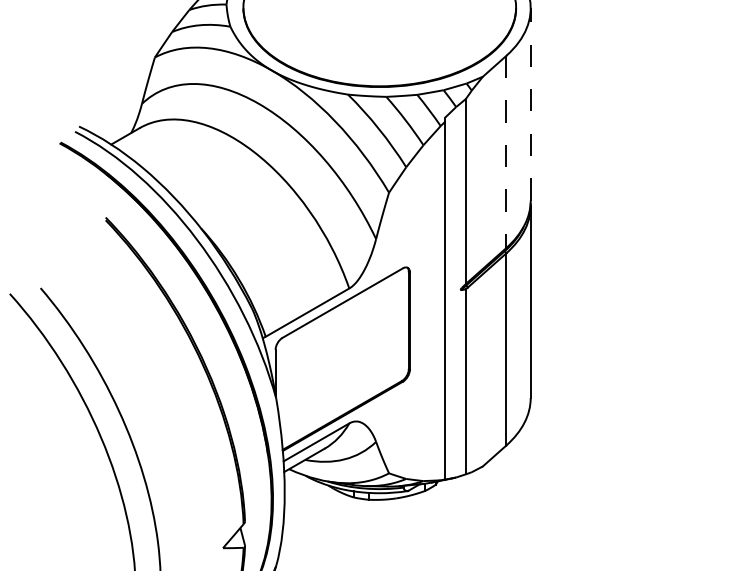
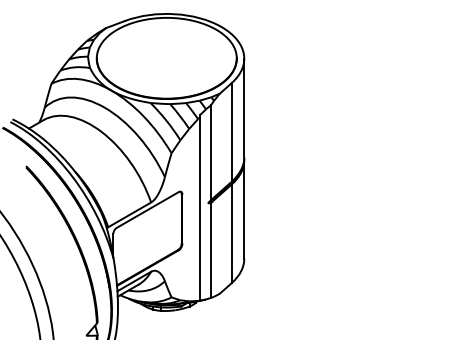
line: (531, 103) -> (244, 107), dashed -> solid
line: (505, 152) -> (231, 132), dashed -> solid

